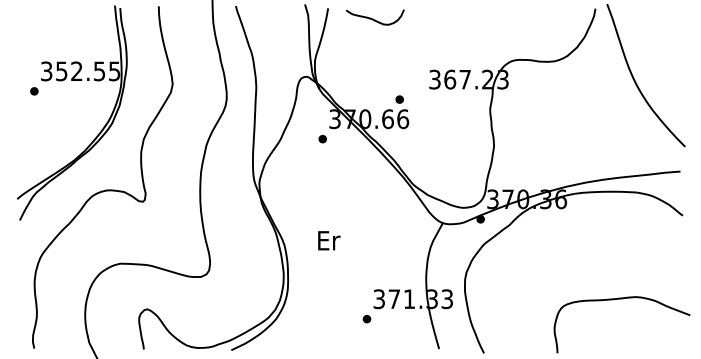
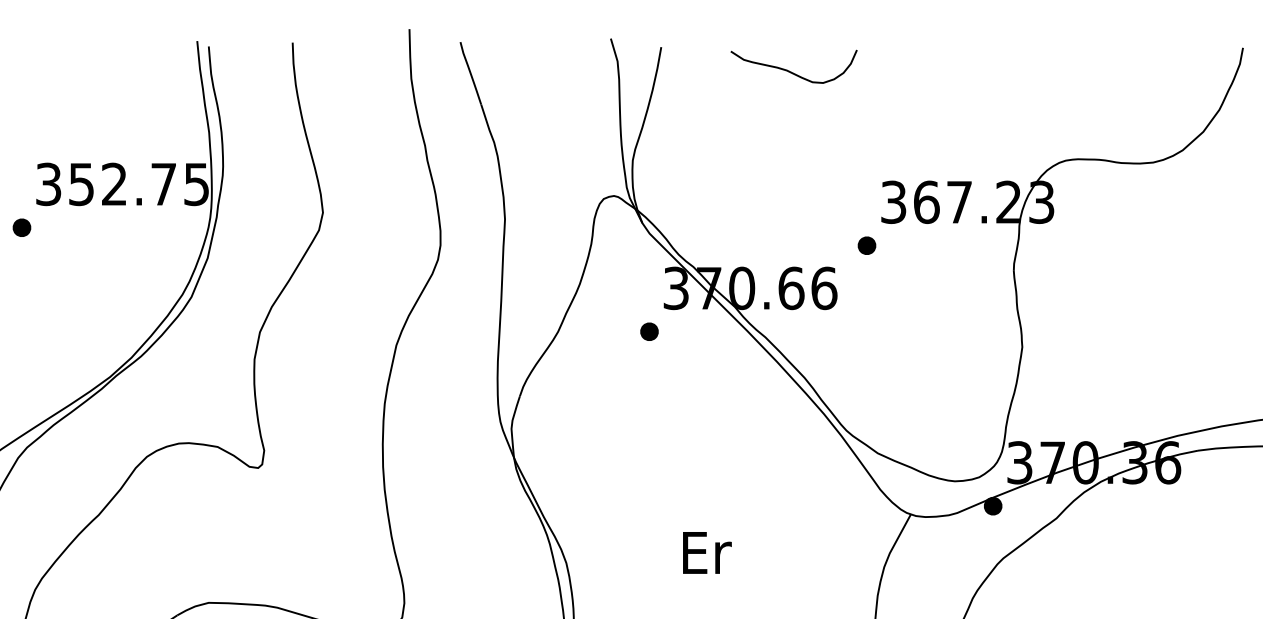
curve: (375, 19) -> (794, 71), moved
text: (99, 71) -> (163, 184), 352.55 -> 352.75
part: (399, 99) -> (866, 245), moved
text: (329, 240) -> (707, 552), moved

